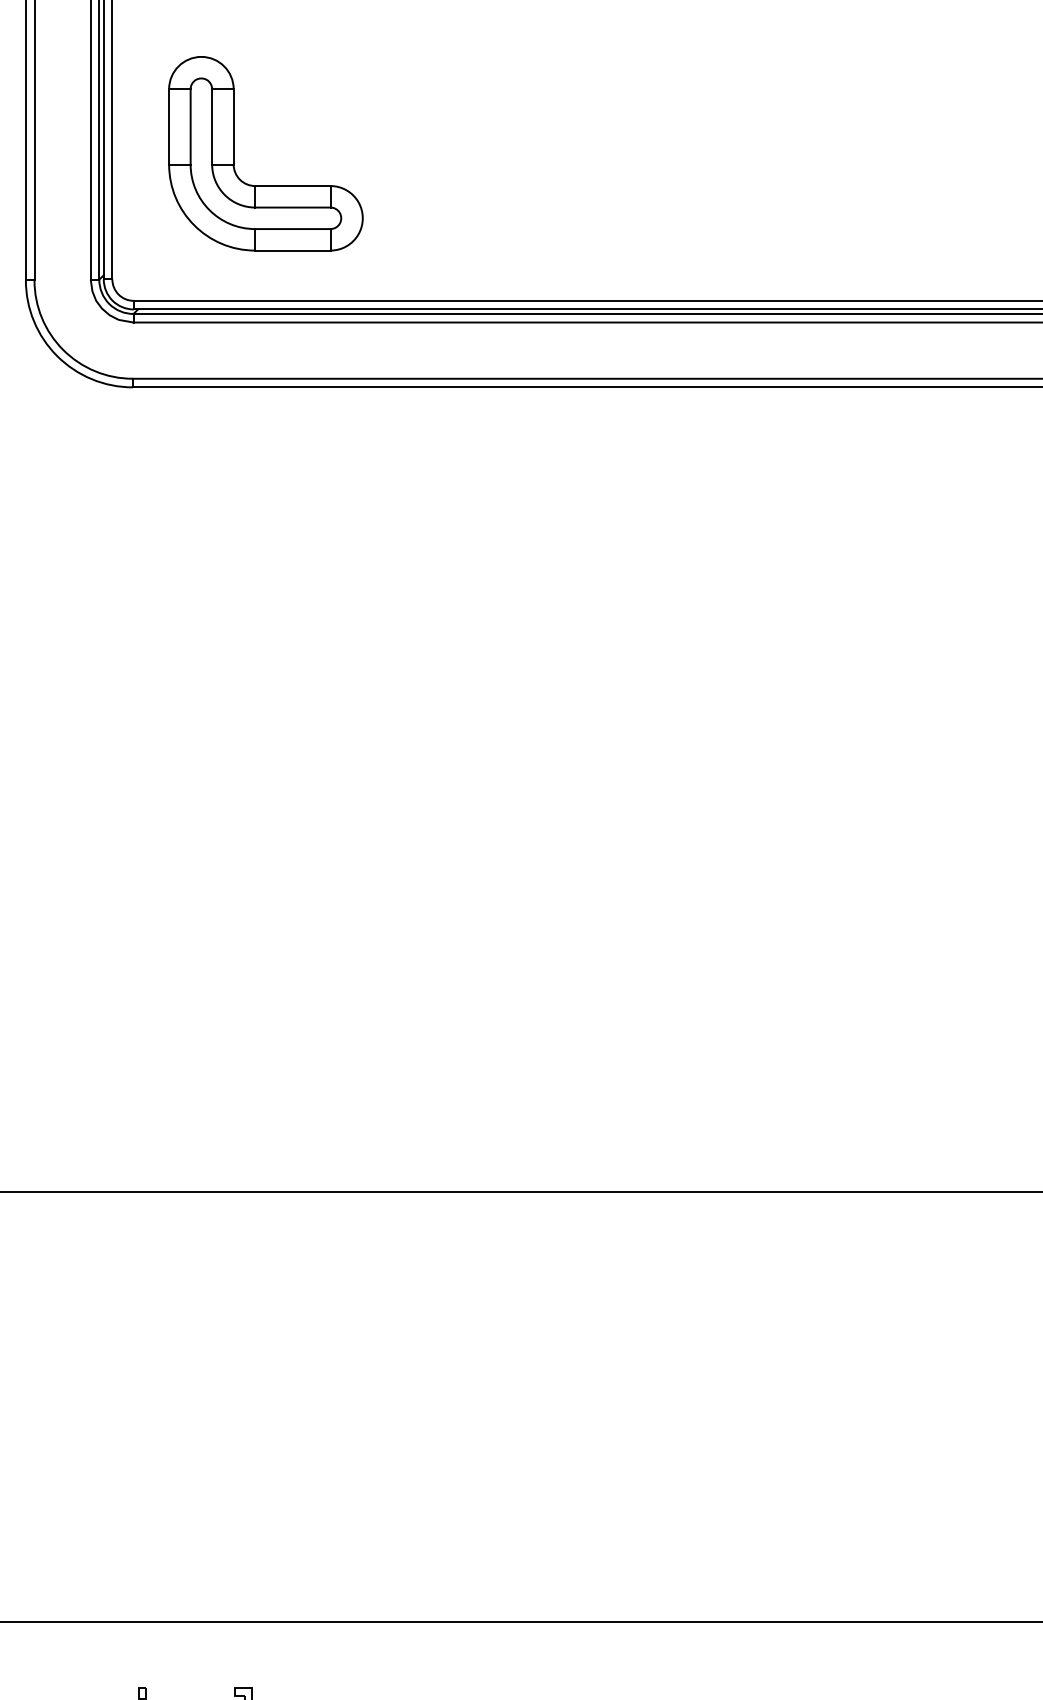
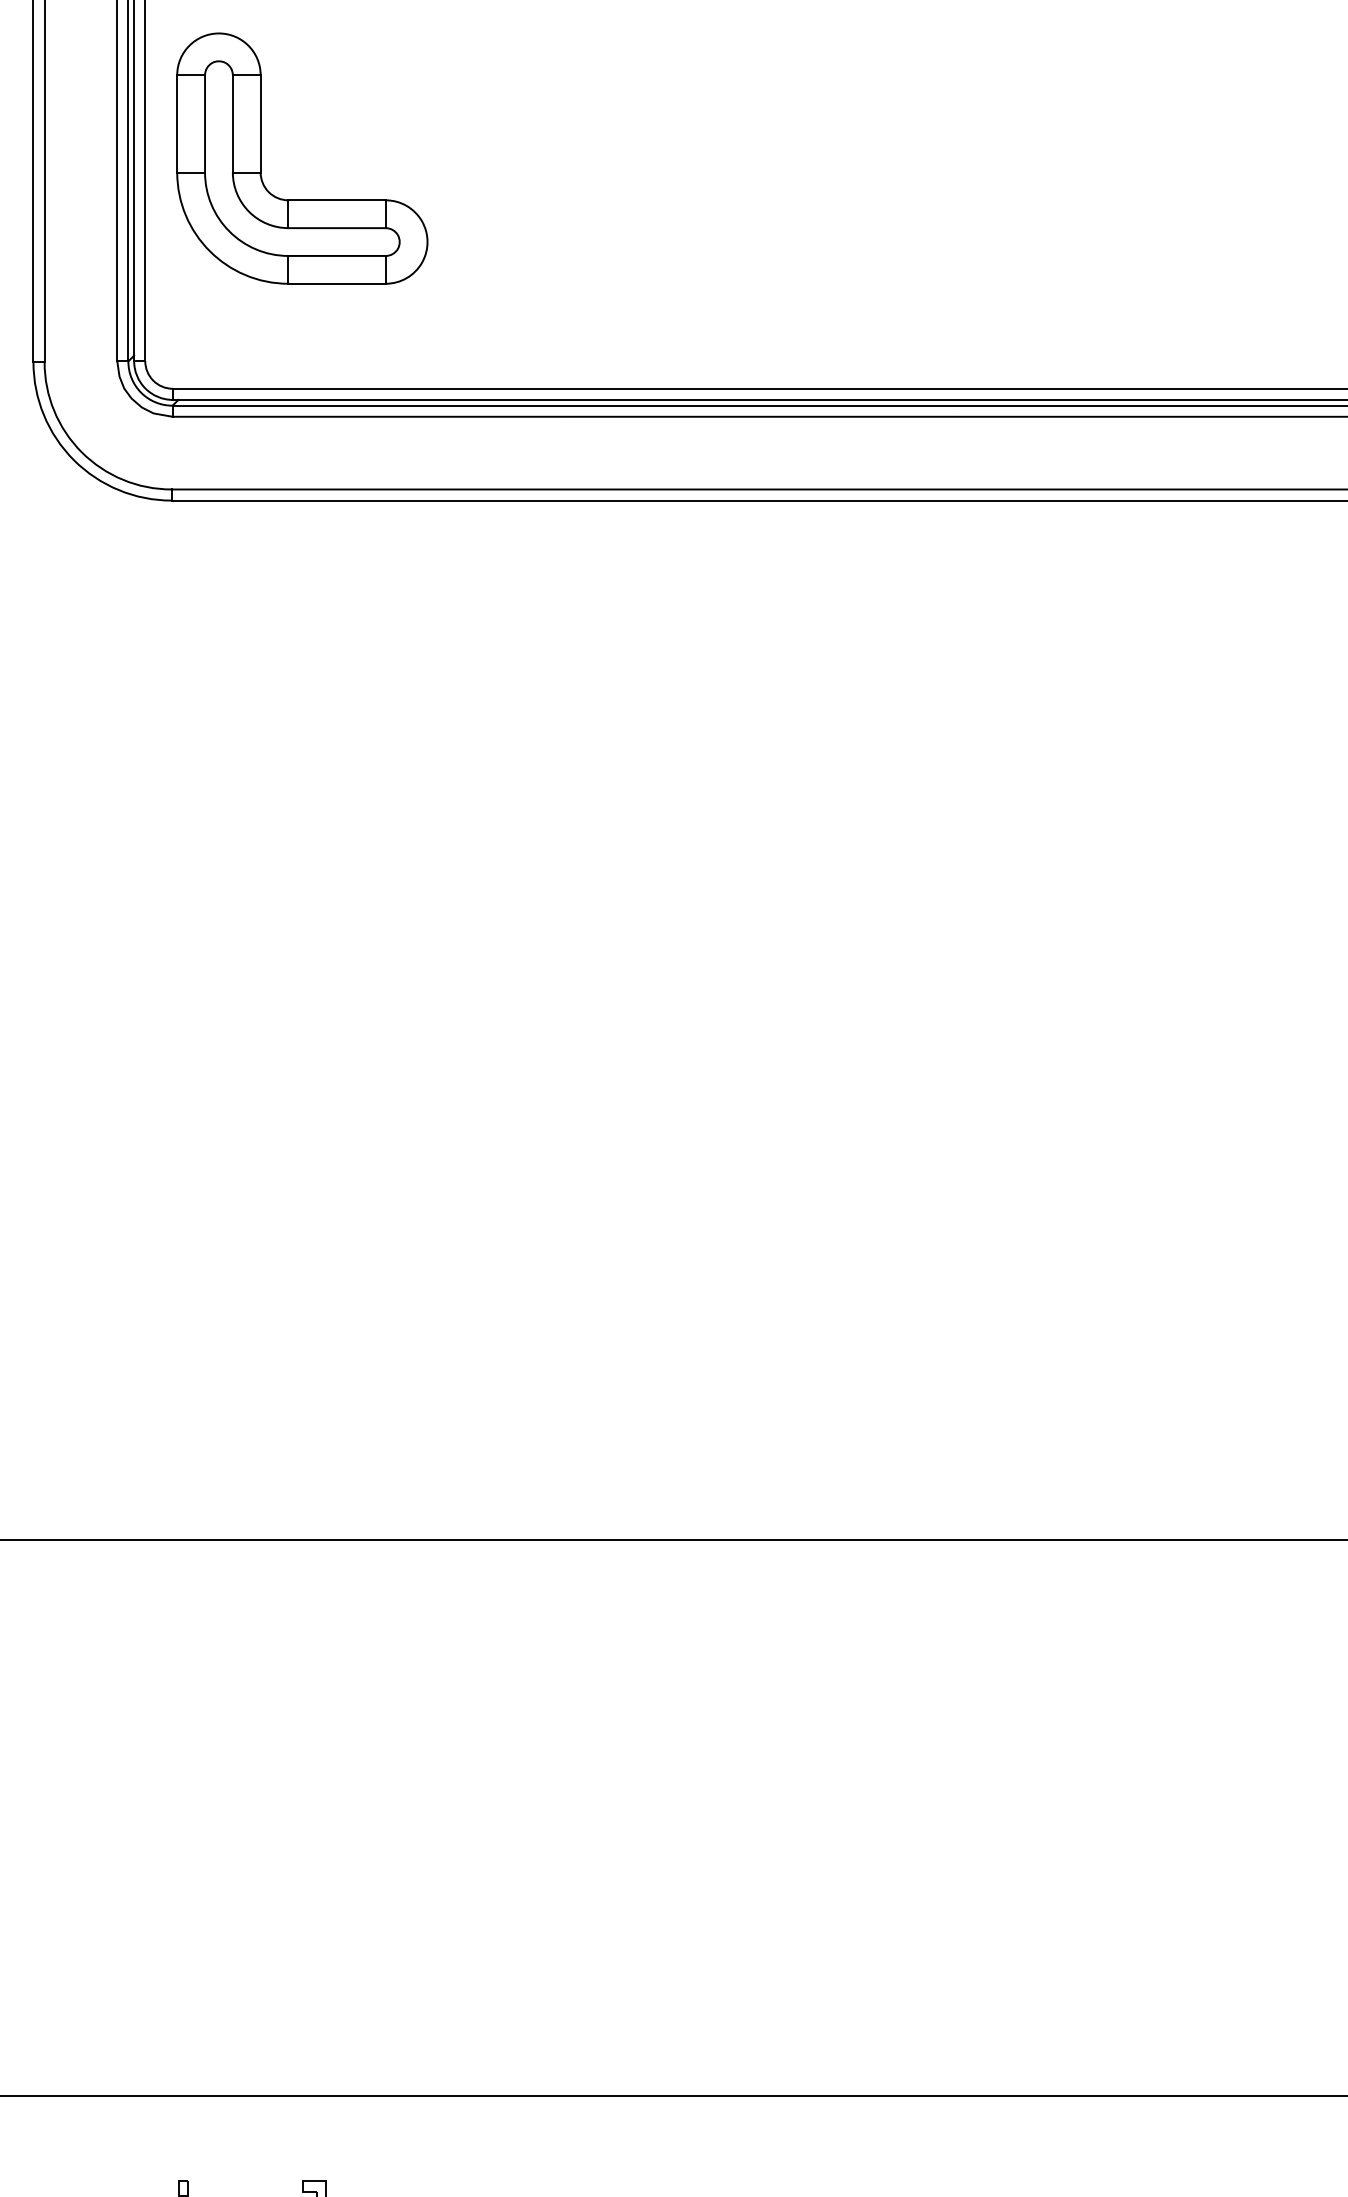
part: (234, 153) -> (261, 158), moved

